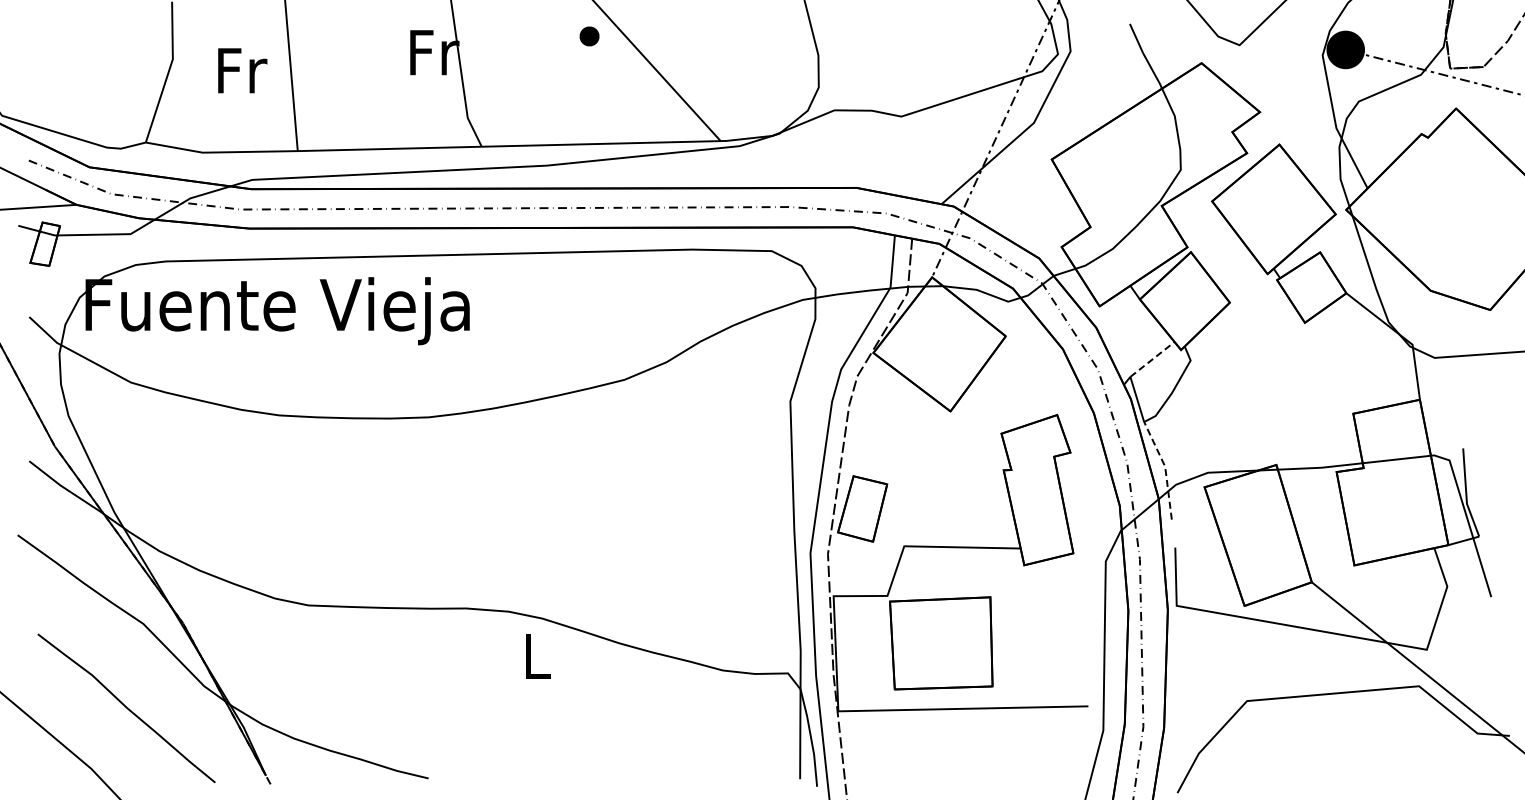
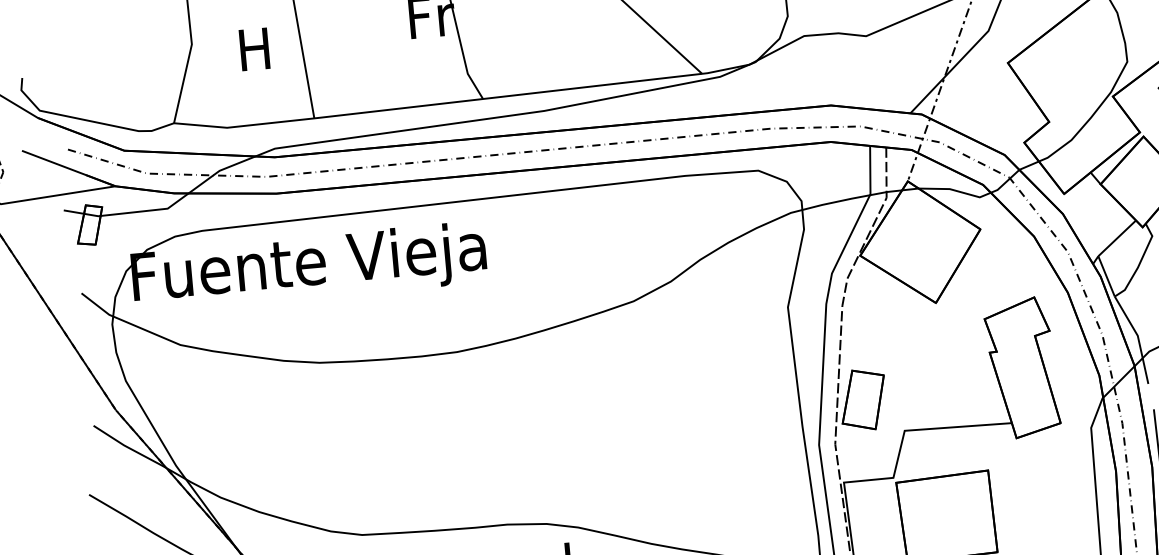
text: (242, 70) -> (256, 48), Fr -> H
line: (1152, 359) -> (1117, 238), dashed -> solid
line: (1165, 467) -> (1138, 336), dashed -> solid

